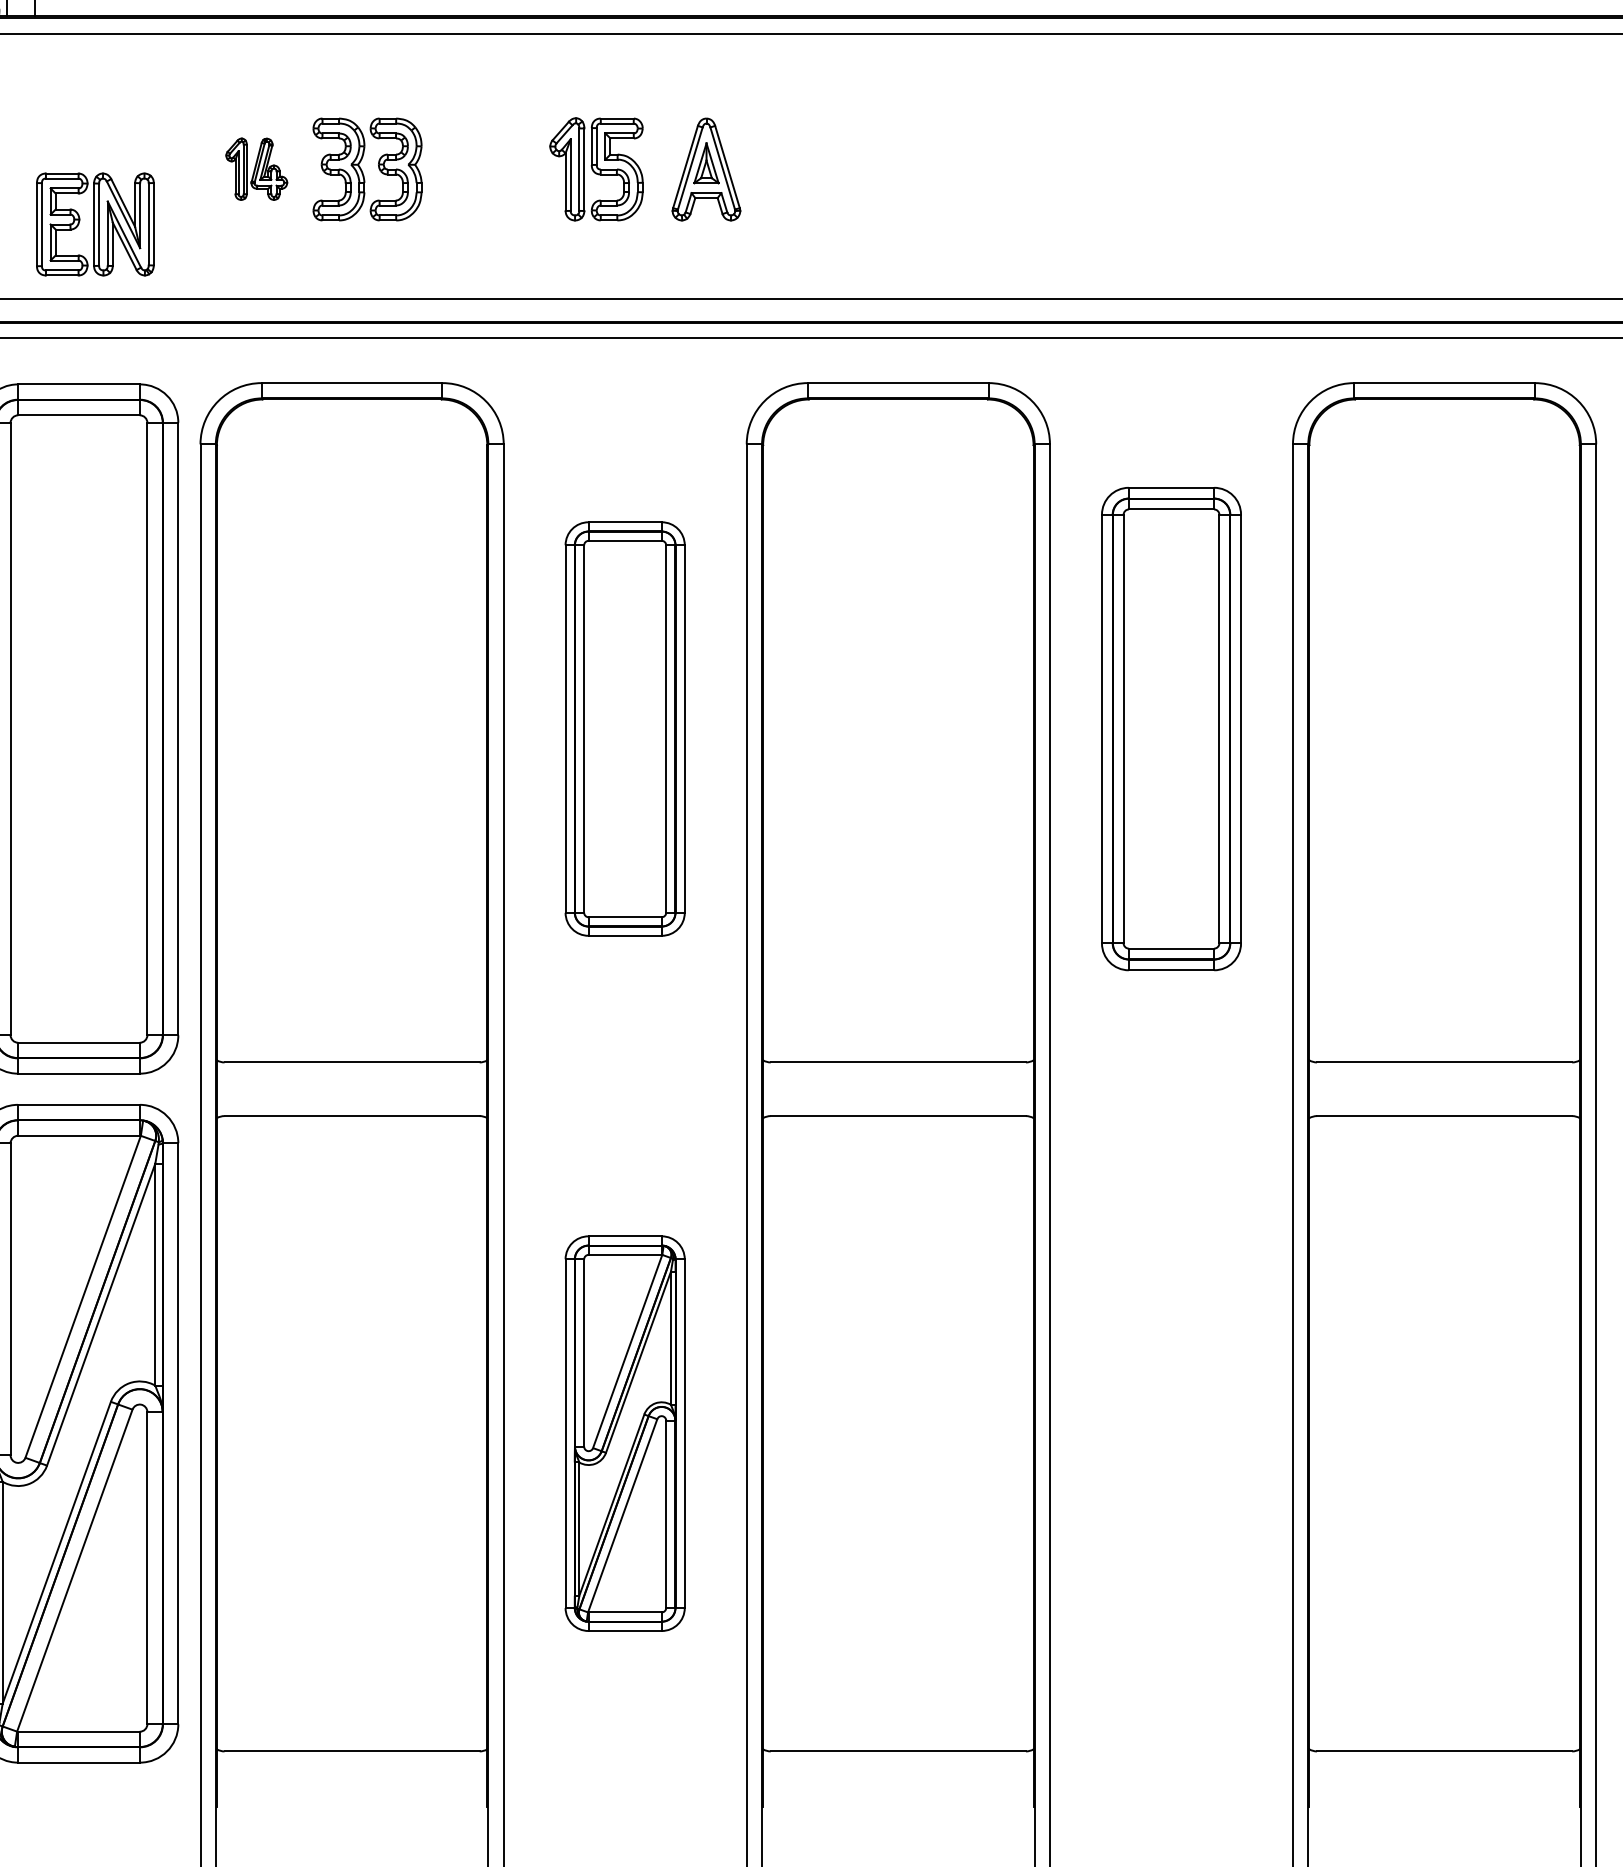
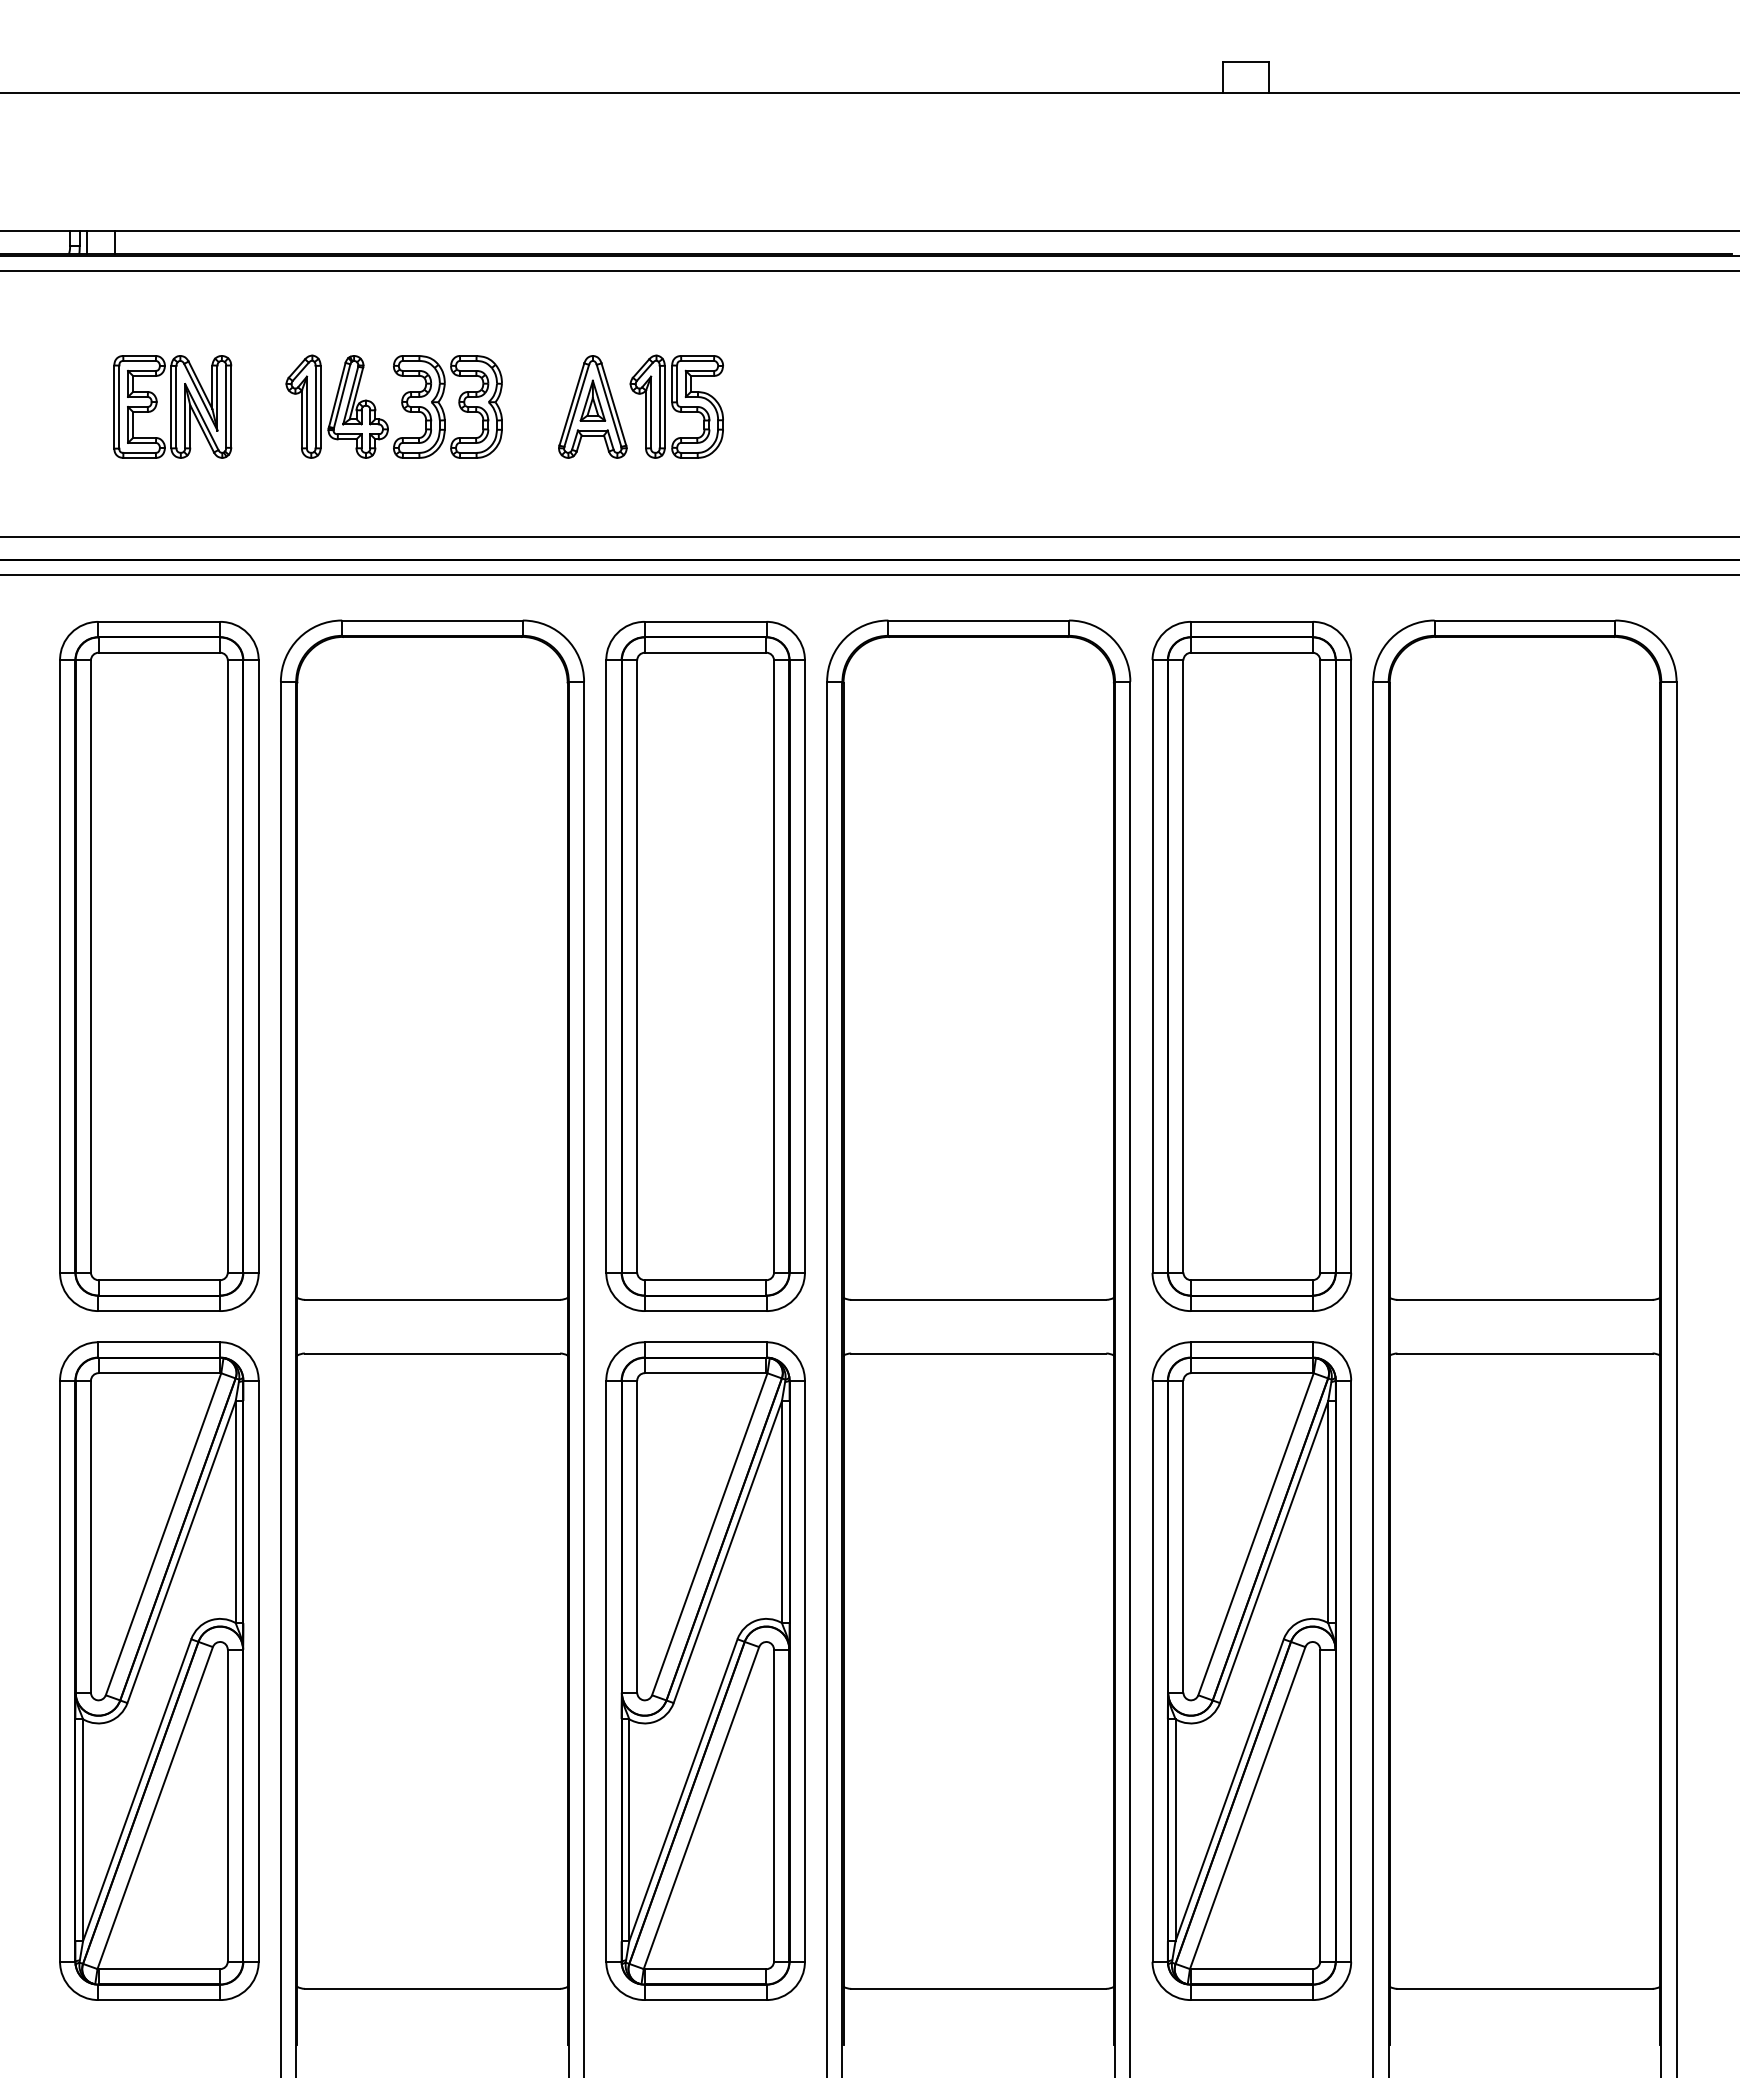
part: (256, 169) -> (336, 406), size x1.67
part: (706, 169) -> (592, 406), moved
part: (95, 224) -> (172, 406), moved
part: (625, 729) -> (705, 966), size x1.67
part: (1171, 729) -> (1251, 966), size x1.43
part: (625, 1433) -> (705, 1670), size x1.67
part: (1171, 1433) -> (1251, 1670), added

